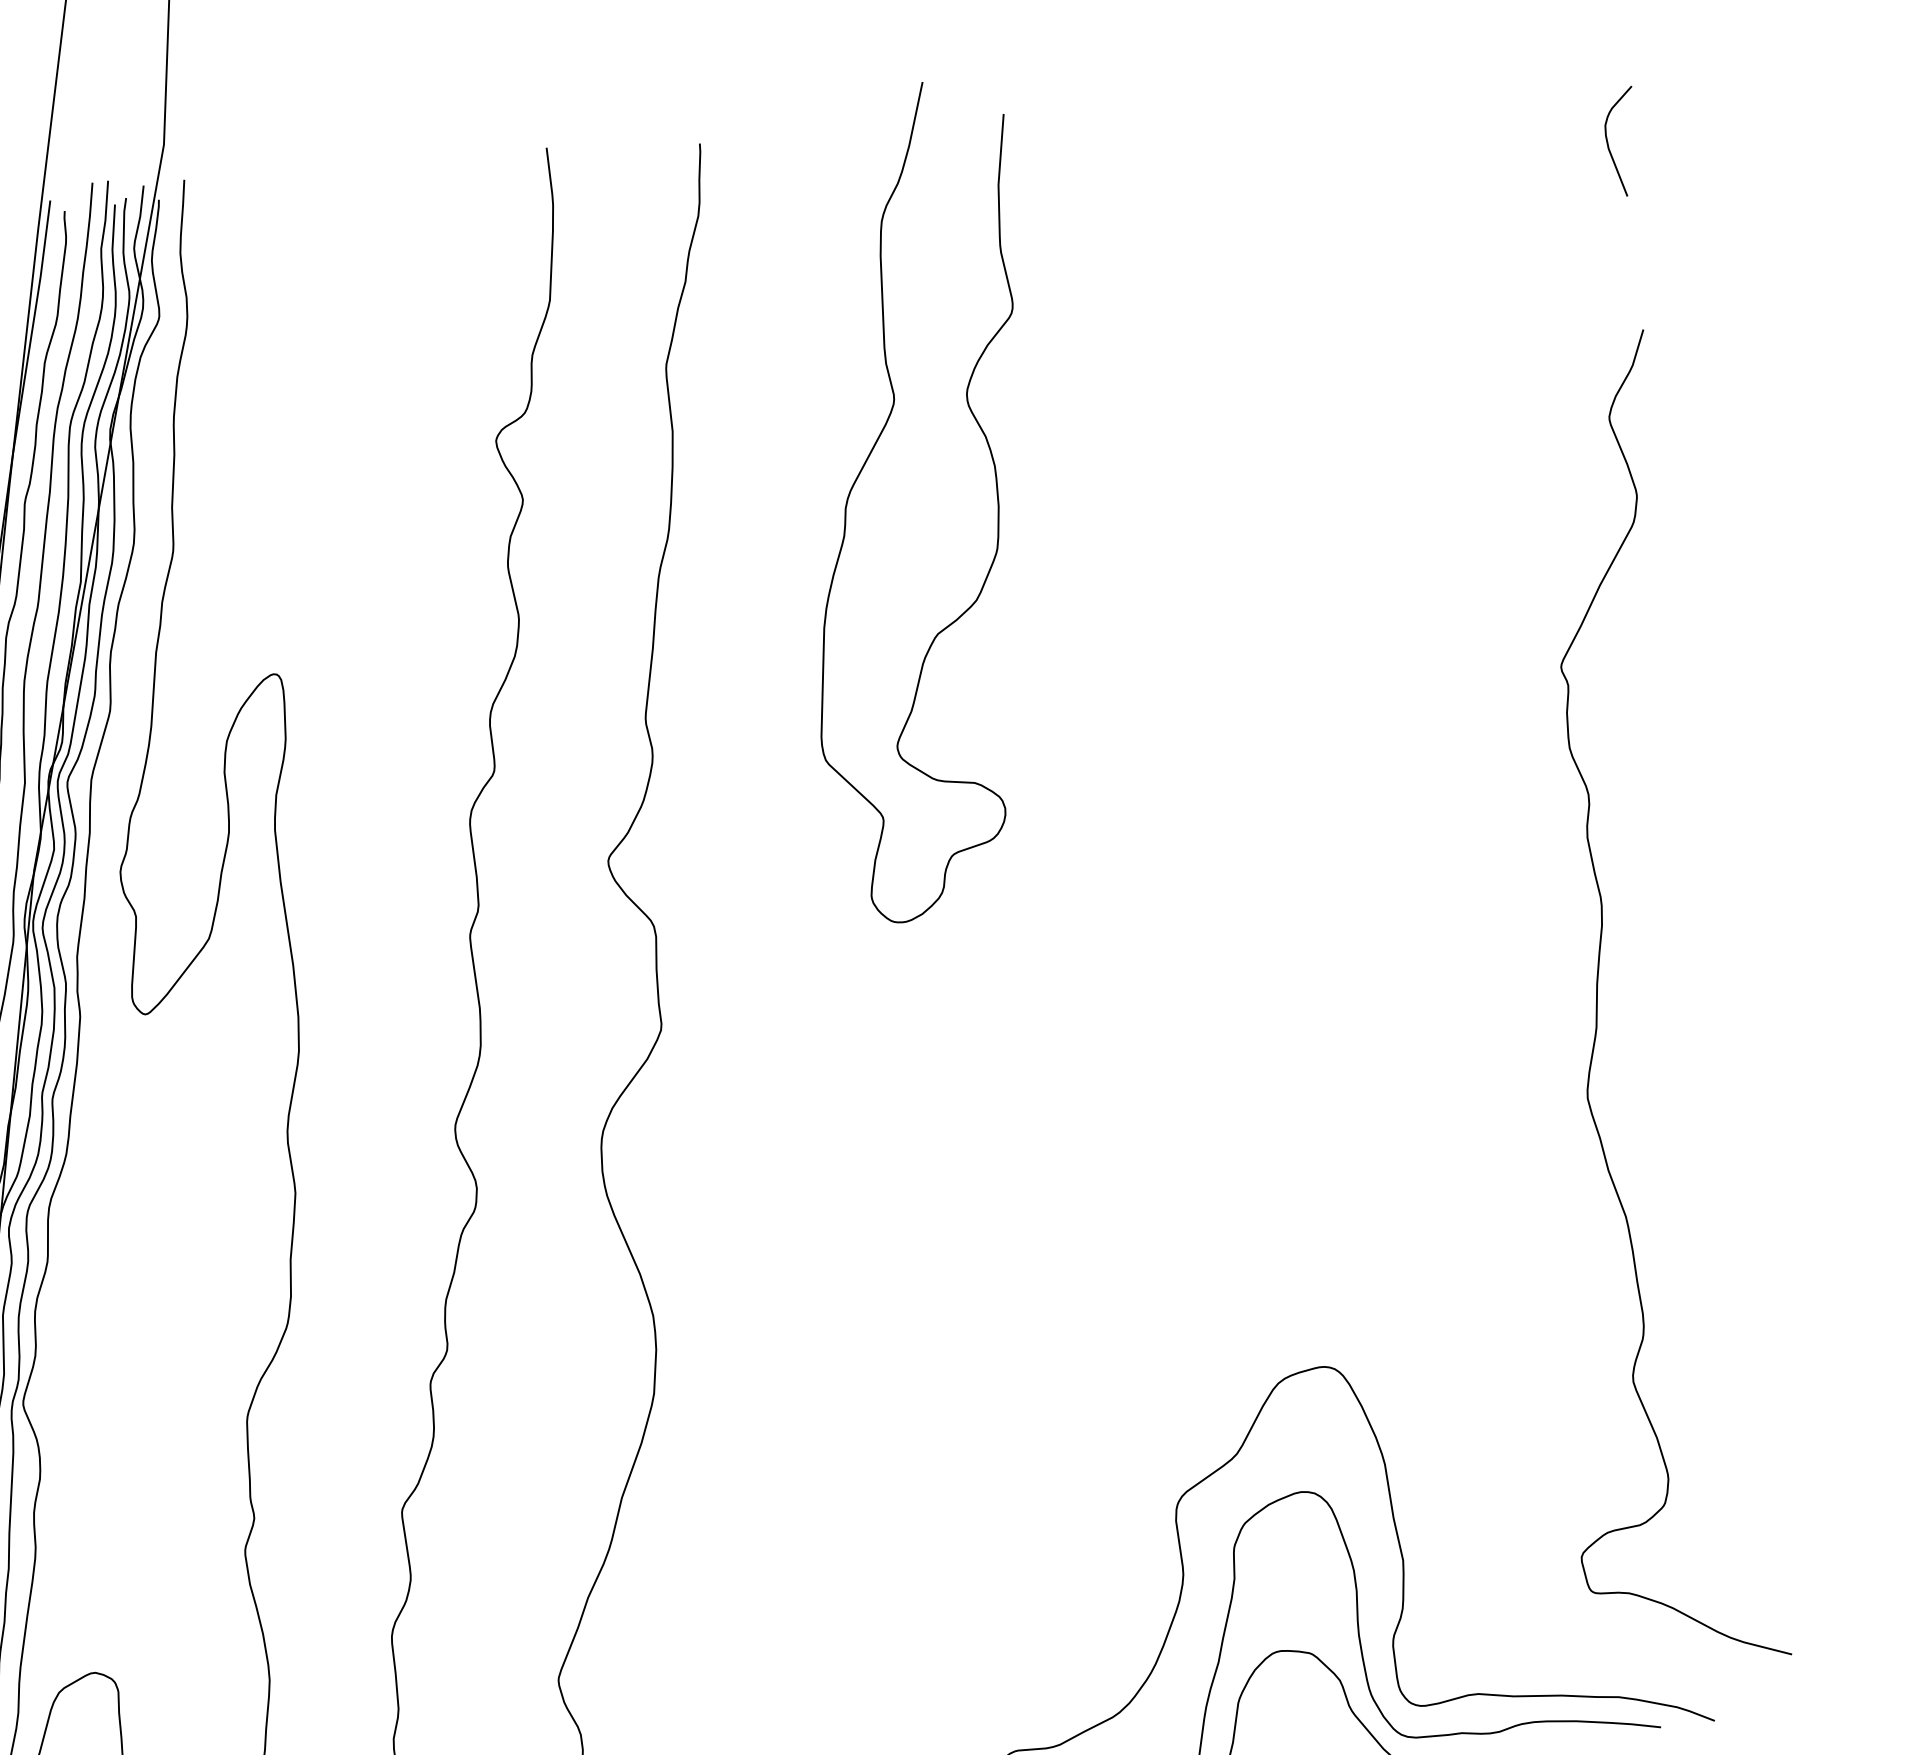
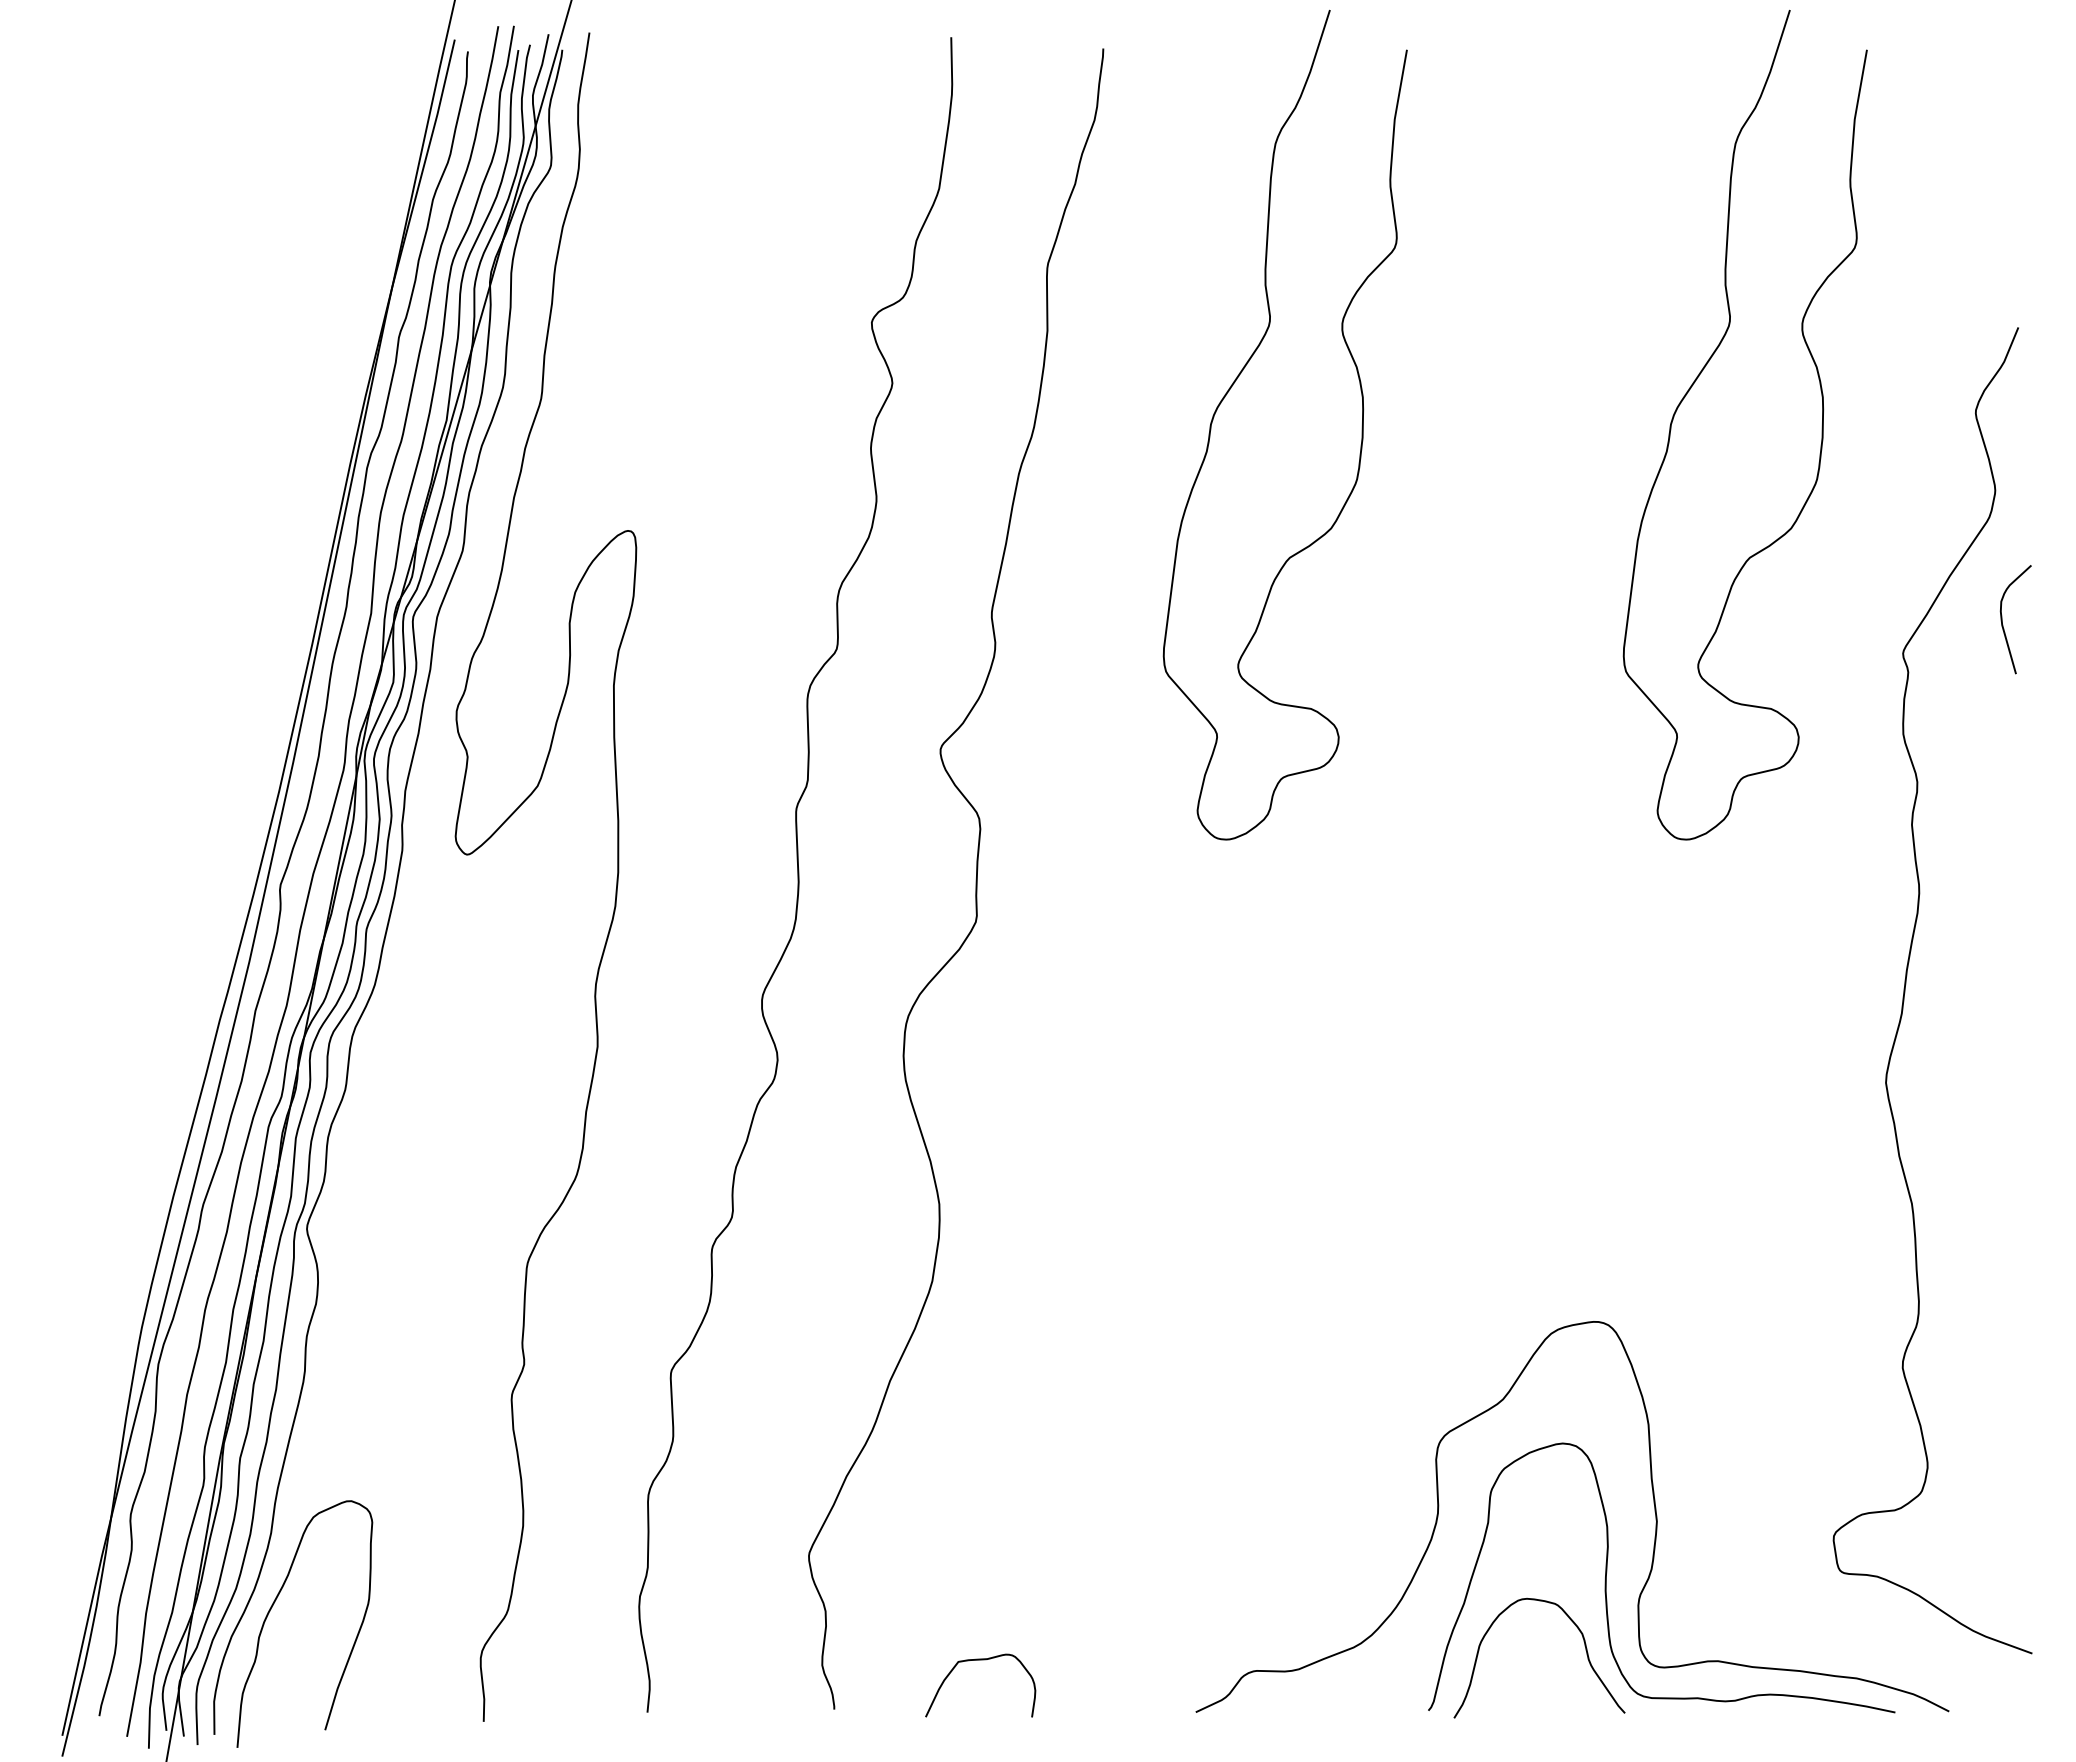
curve: (1608, 143) -> (2002, 619), moved
curve: (1322, 423) -> (1691, 388), added

